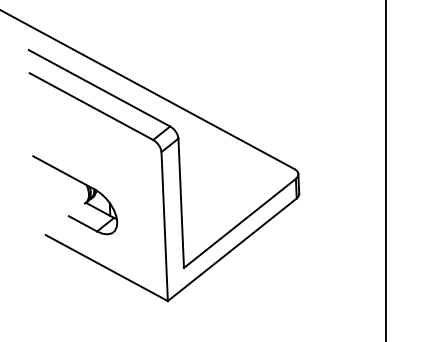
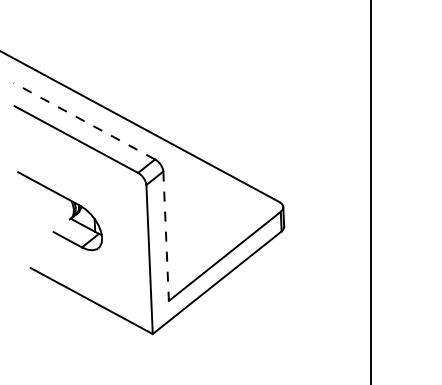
line: (98, 87) -> (83, 120), solid -> dashed
part: (84, 202) -> (69, 218), moved
line: (181, 203) -> (166, 236), solid -> dashed

